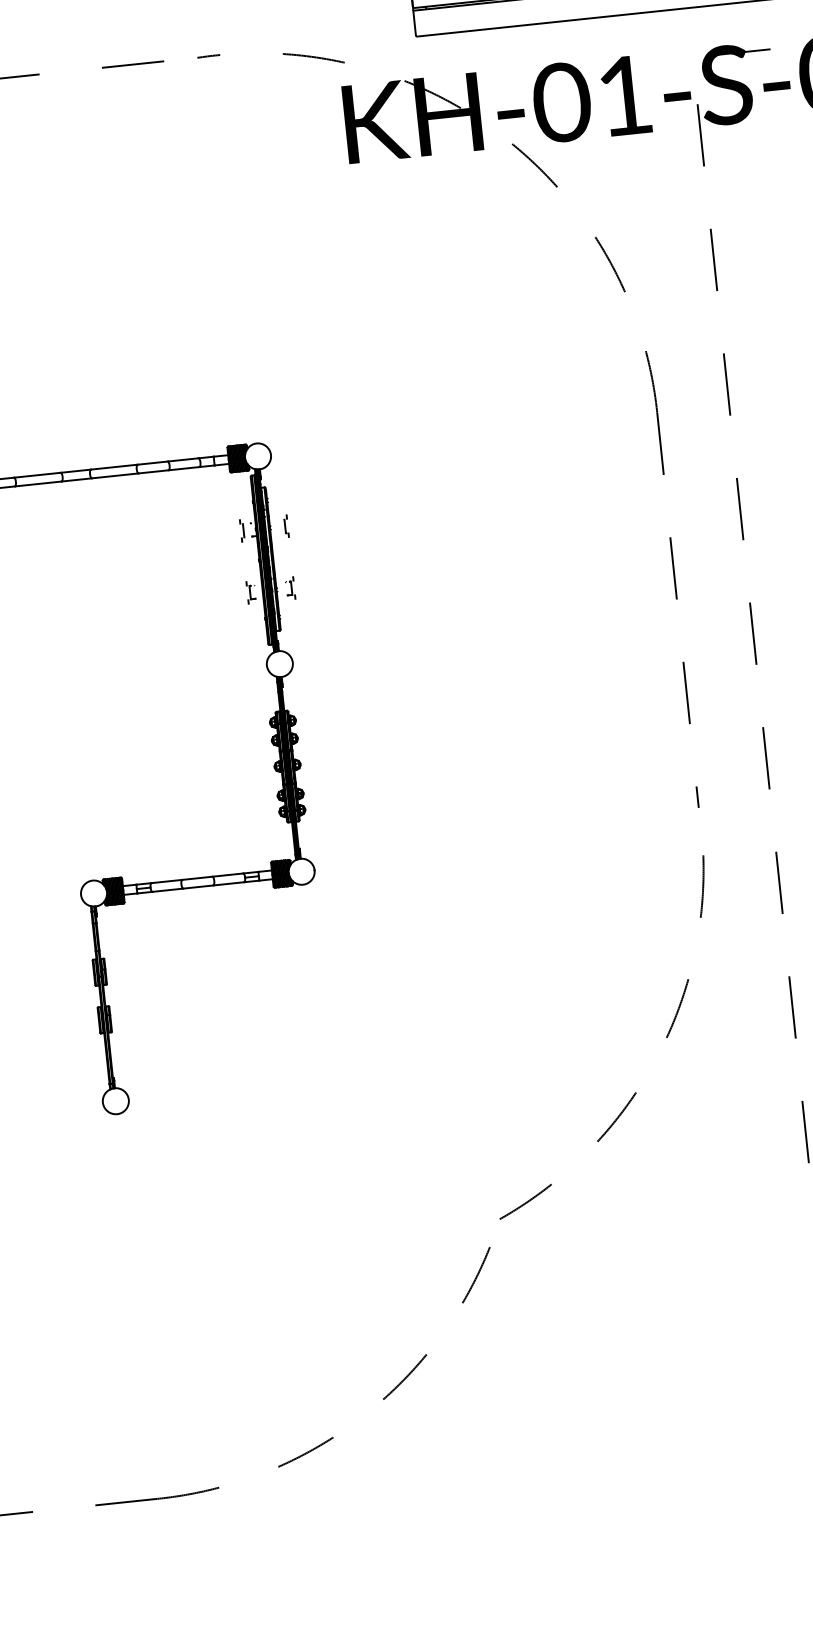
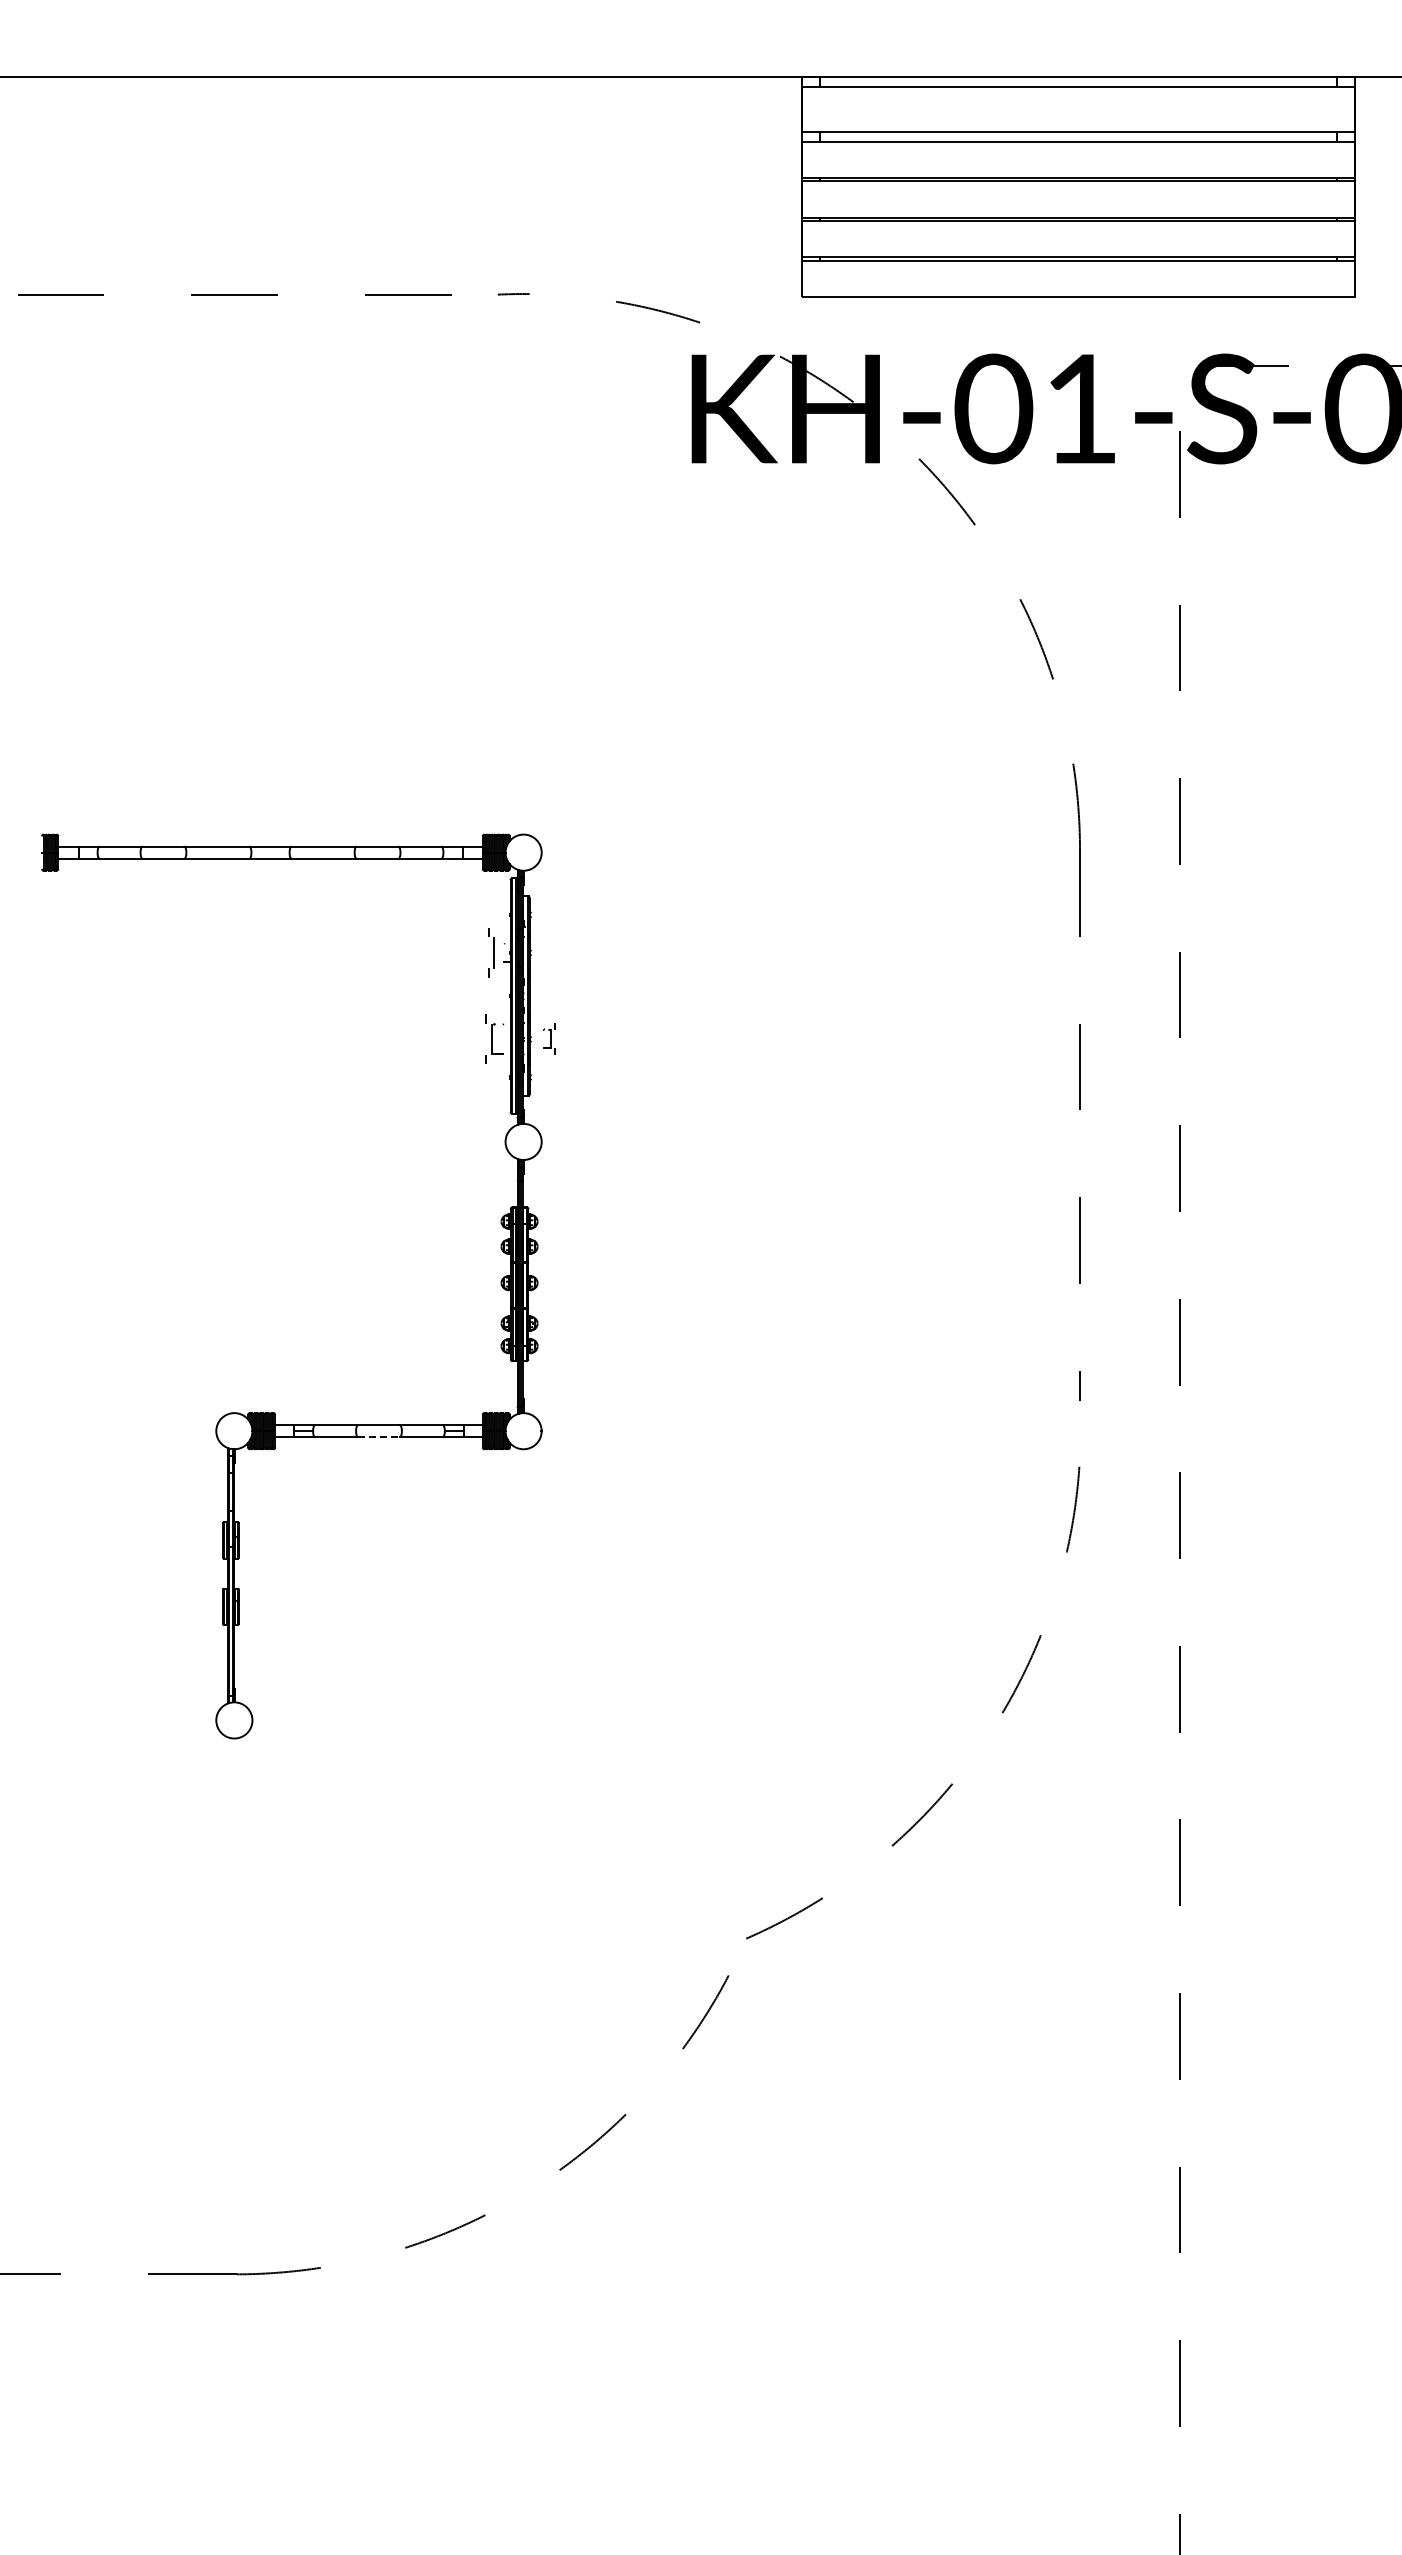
part: (286, 525) -> (552, 952), removed
part: (241, 530) -> (490, 952), size x1.6
part: (251, 592) -> (494, 1038), size x1.6
line: (198, 887) -> (379, 1437), solid -> dashed

